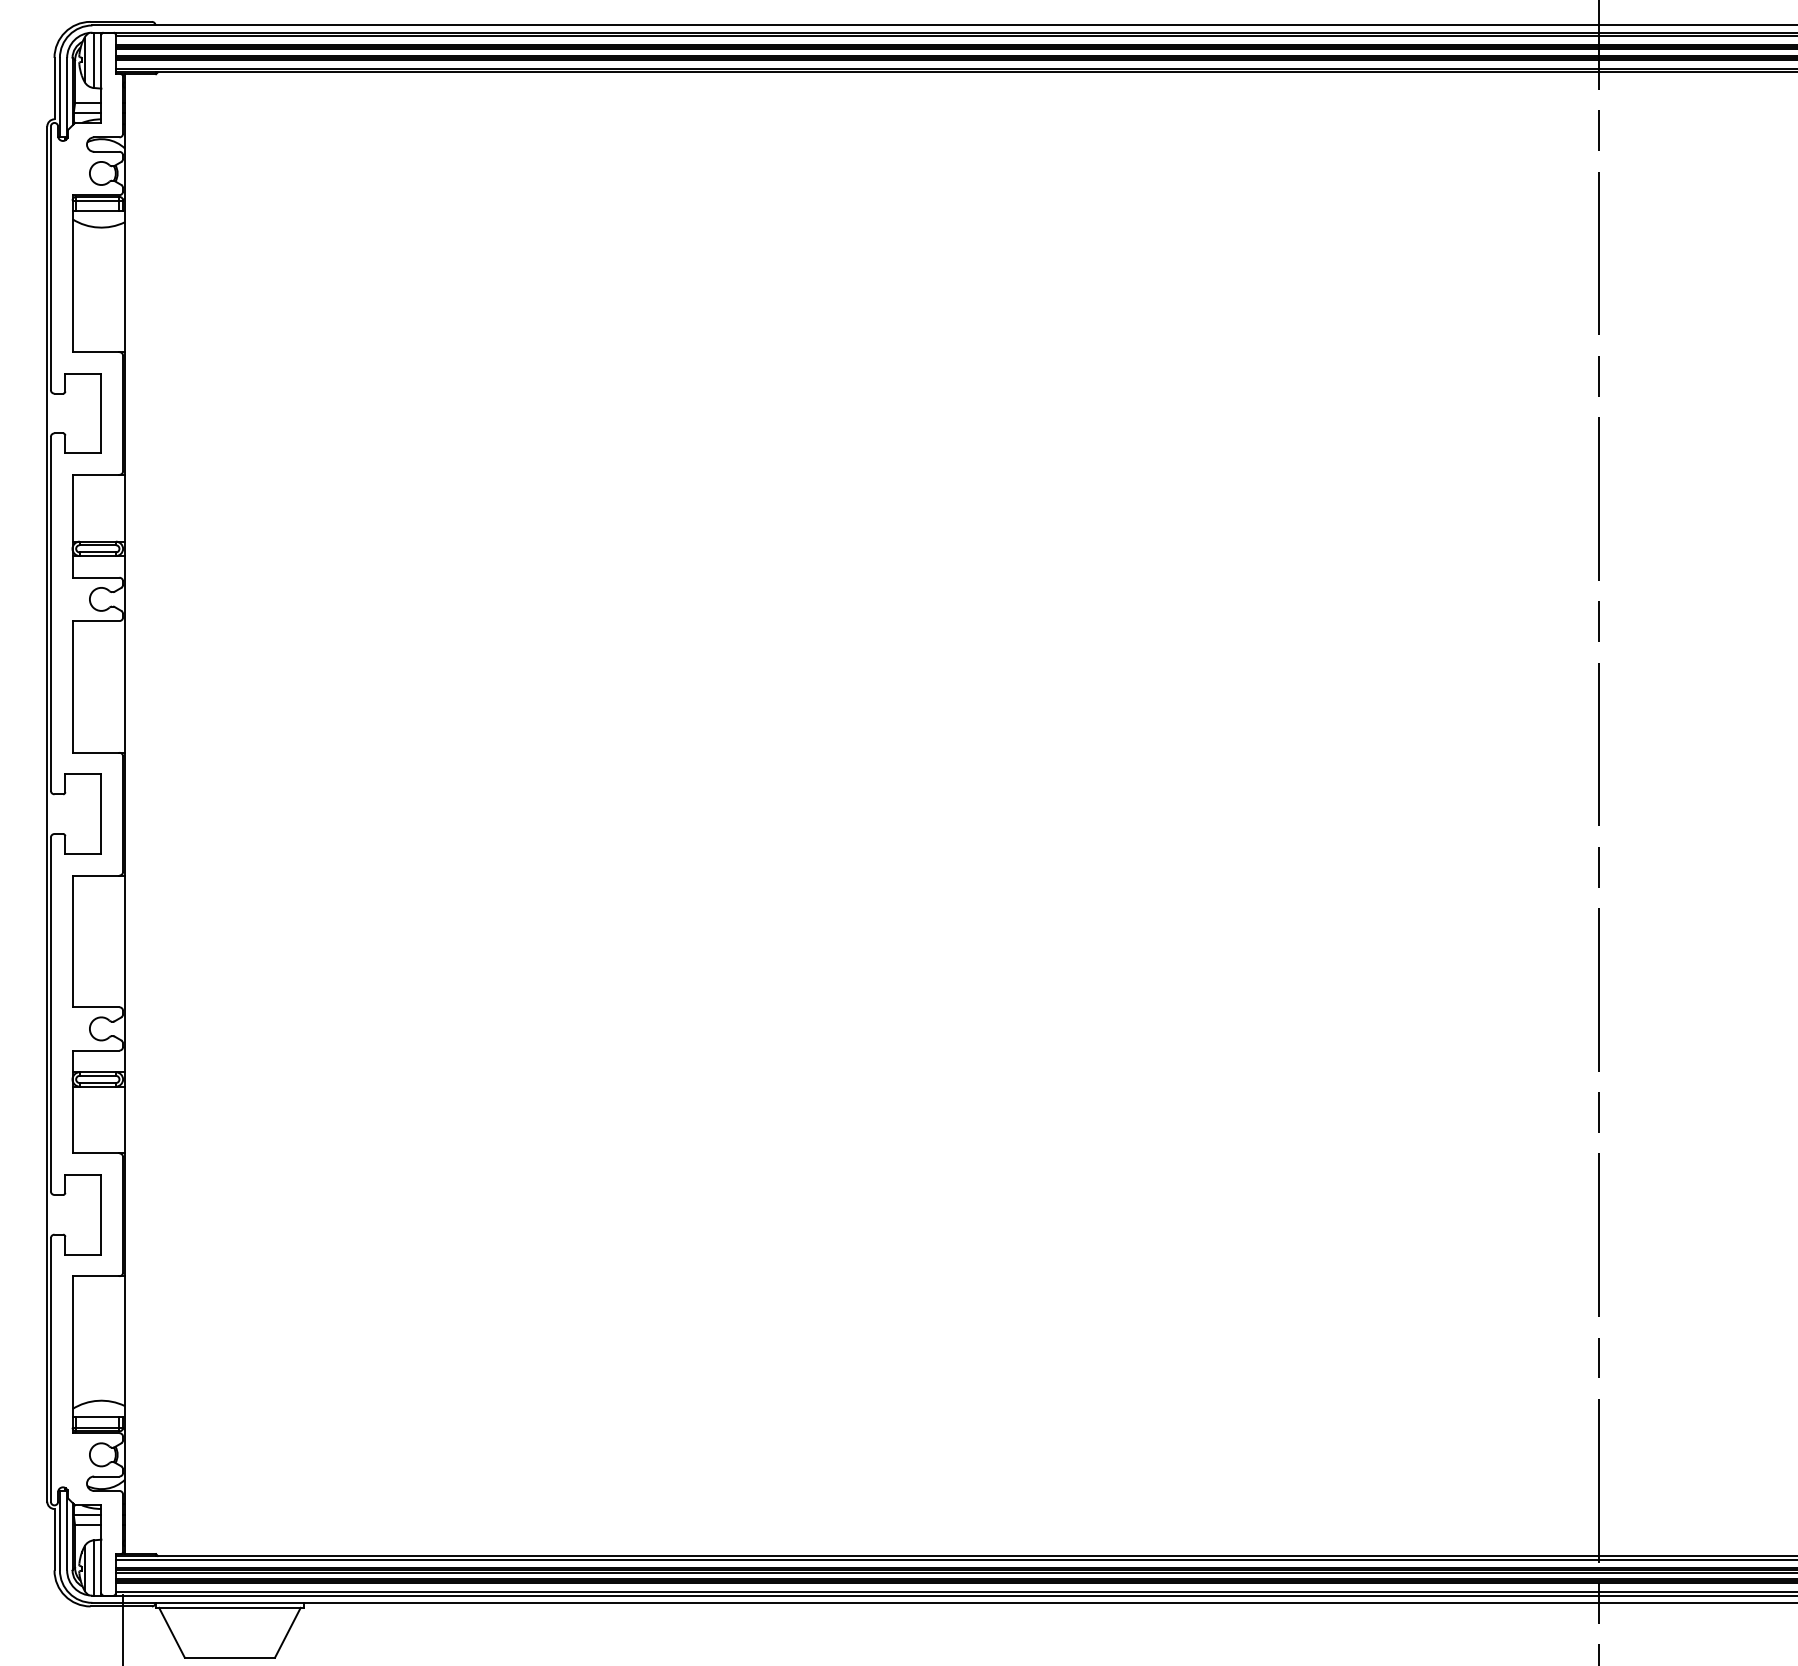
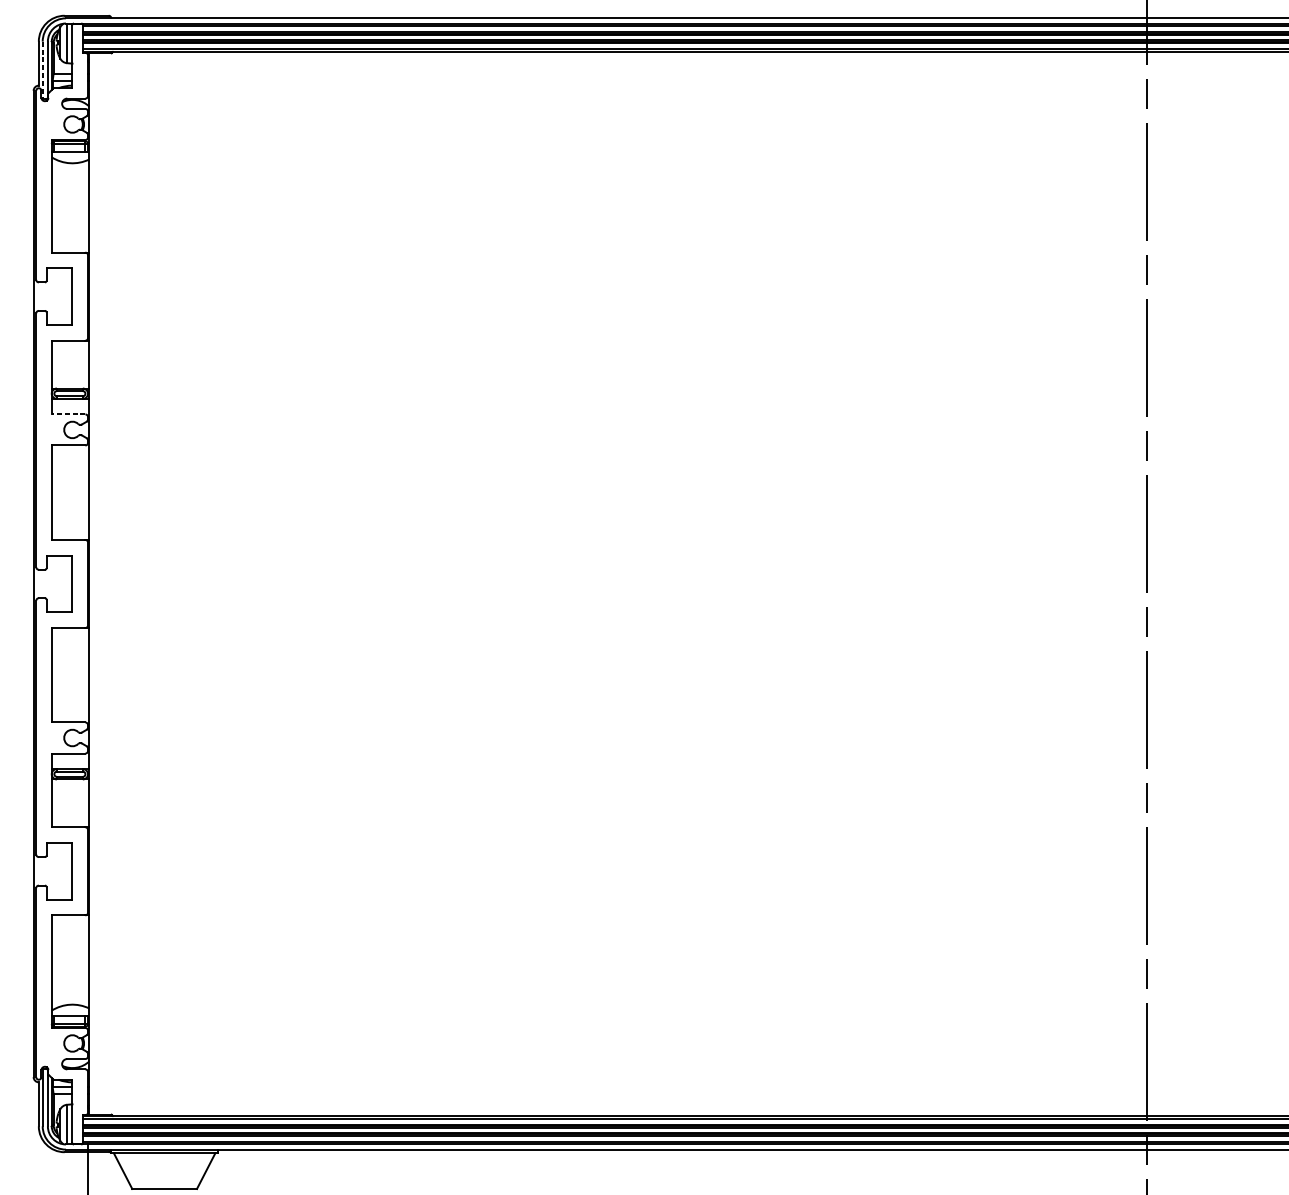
line: (59, 97) -> (42, 69), solid -> dashed
line: (95, 577) -> (68, 414), solid -> dashed

